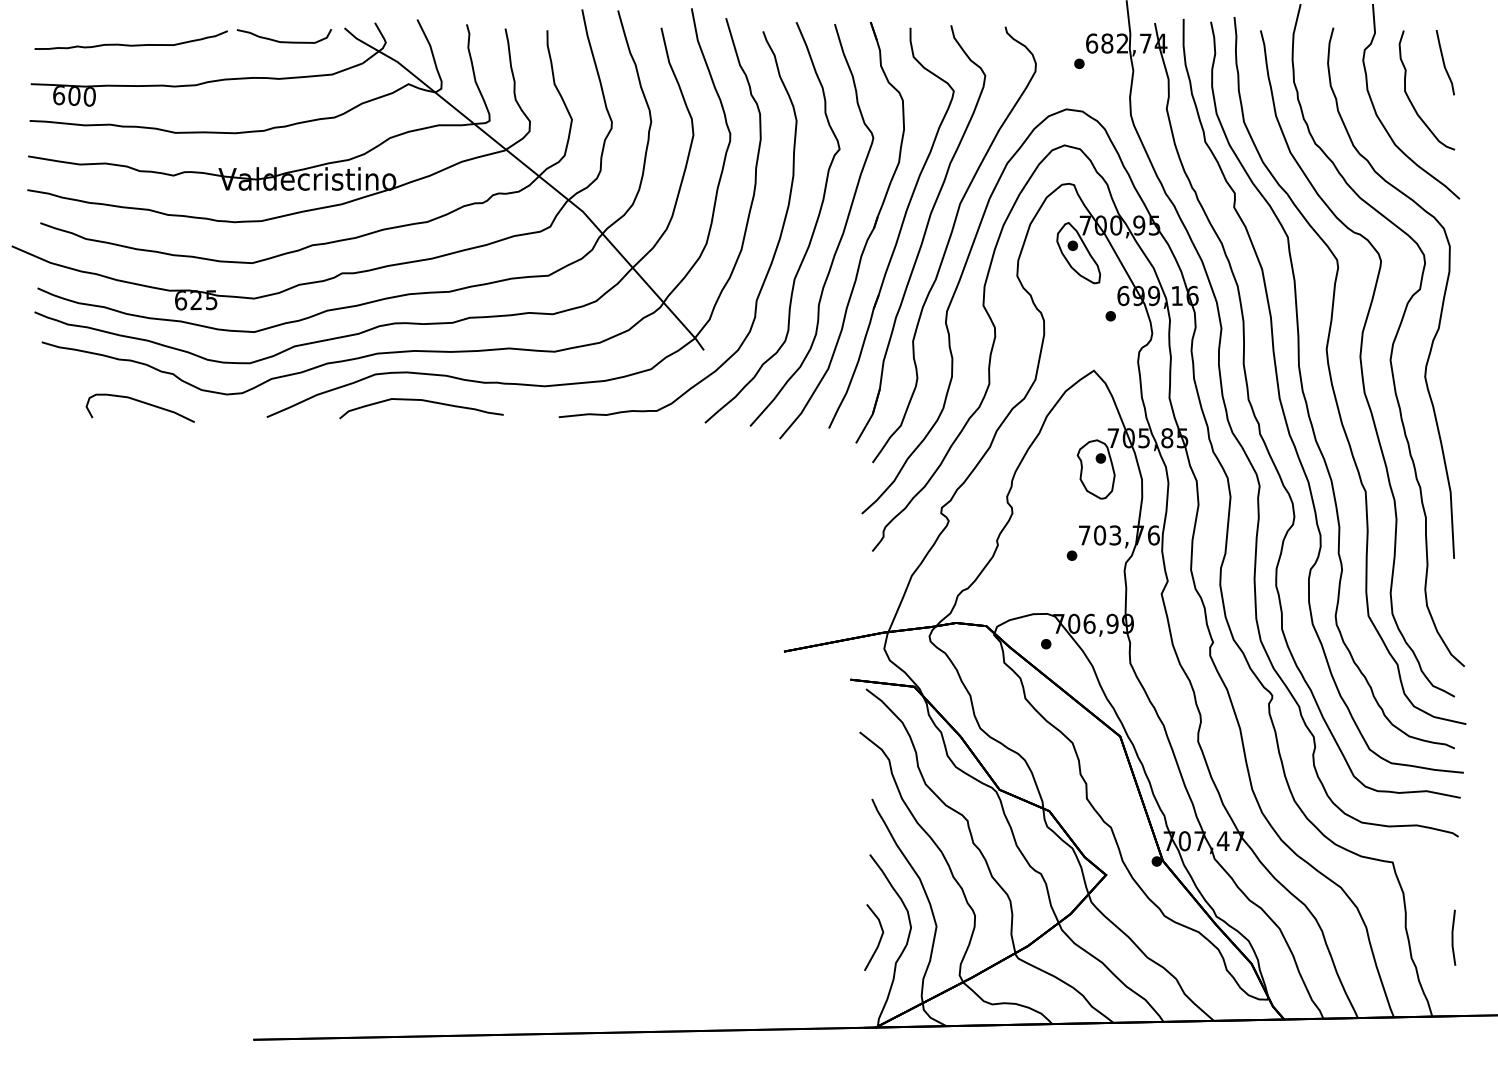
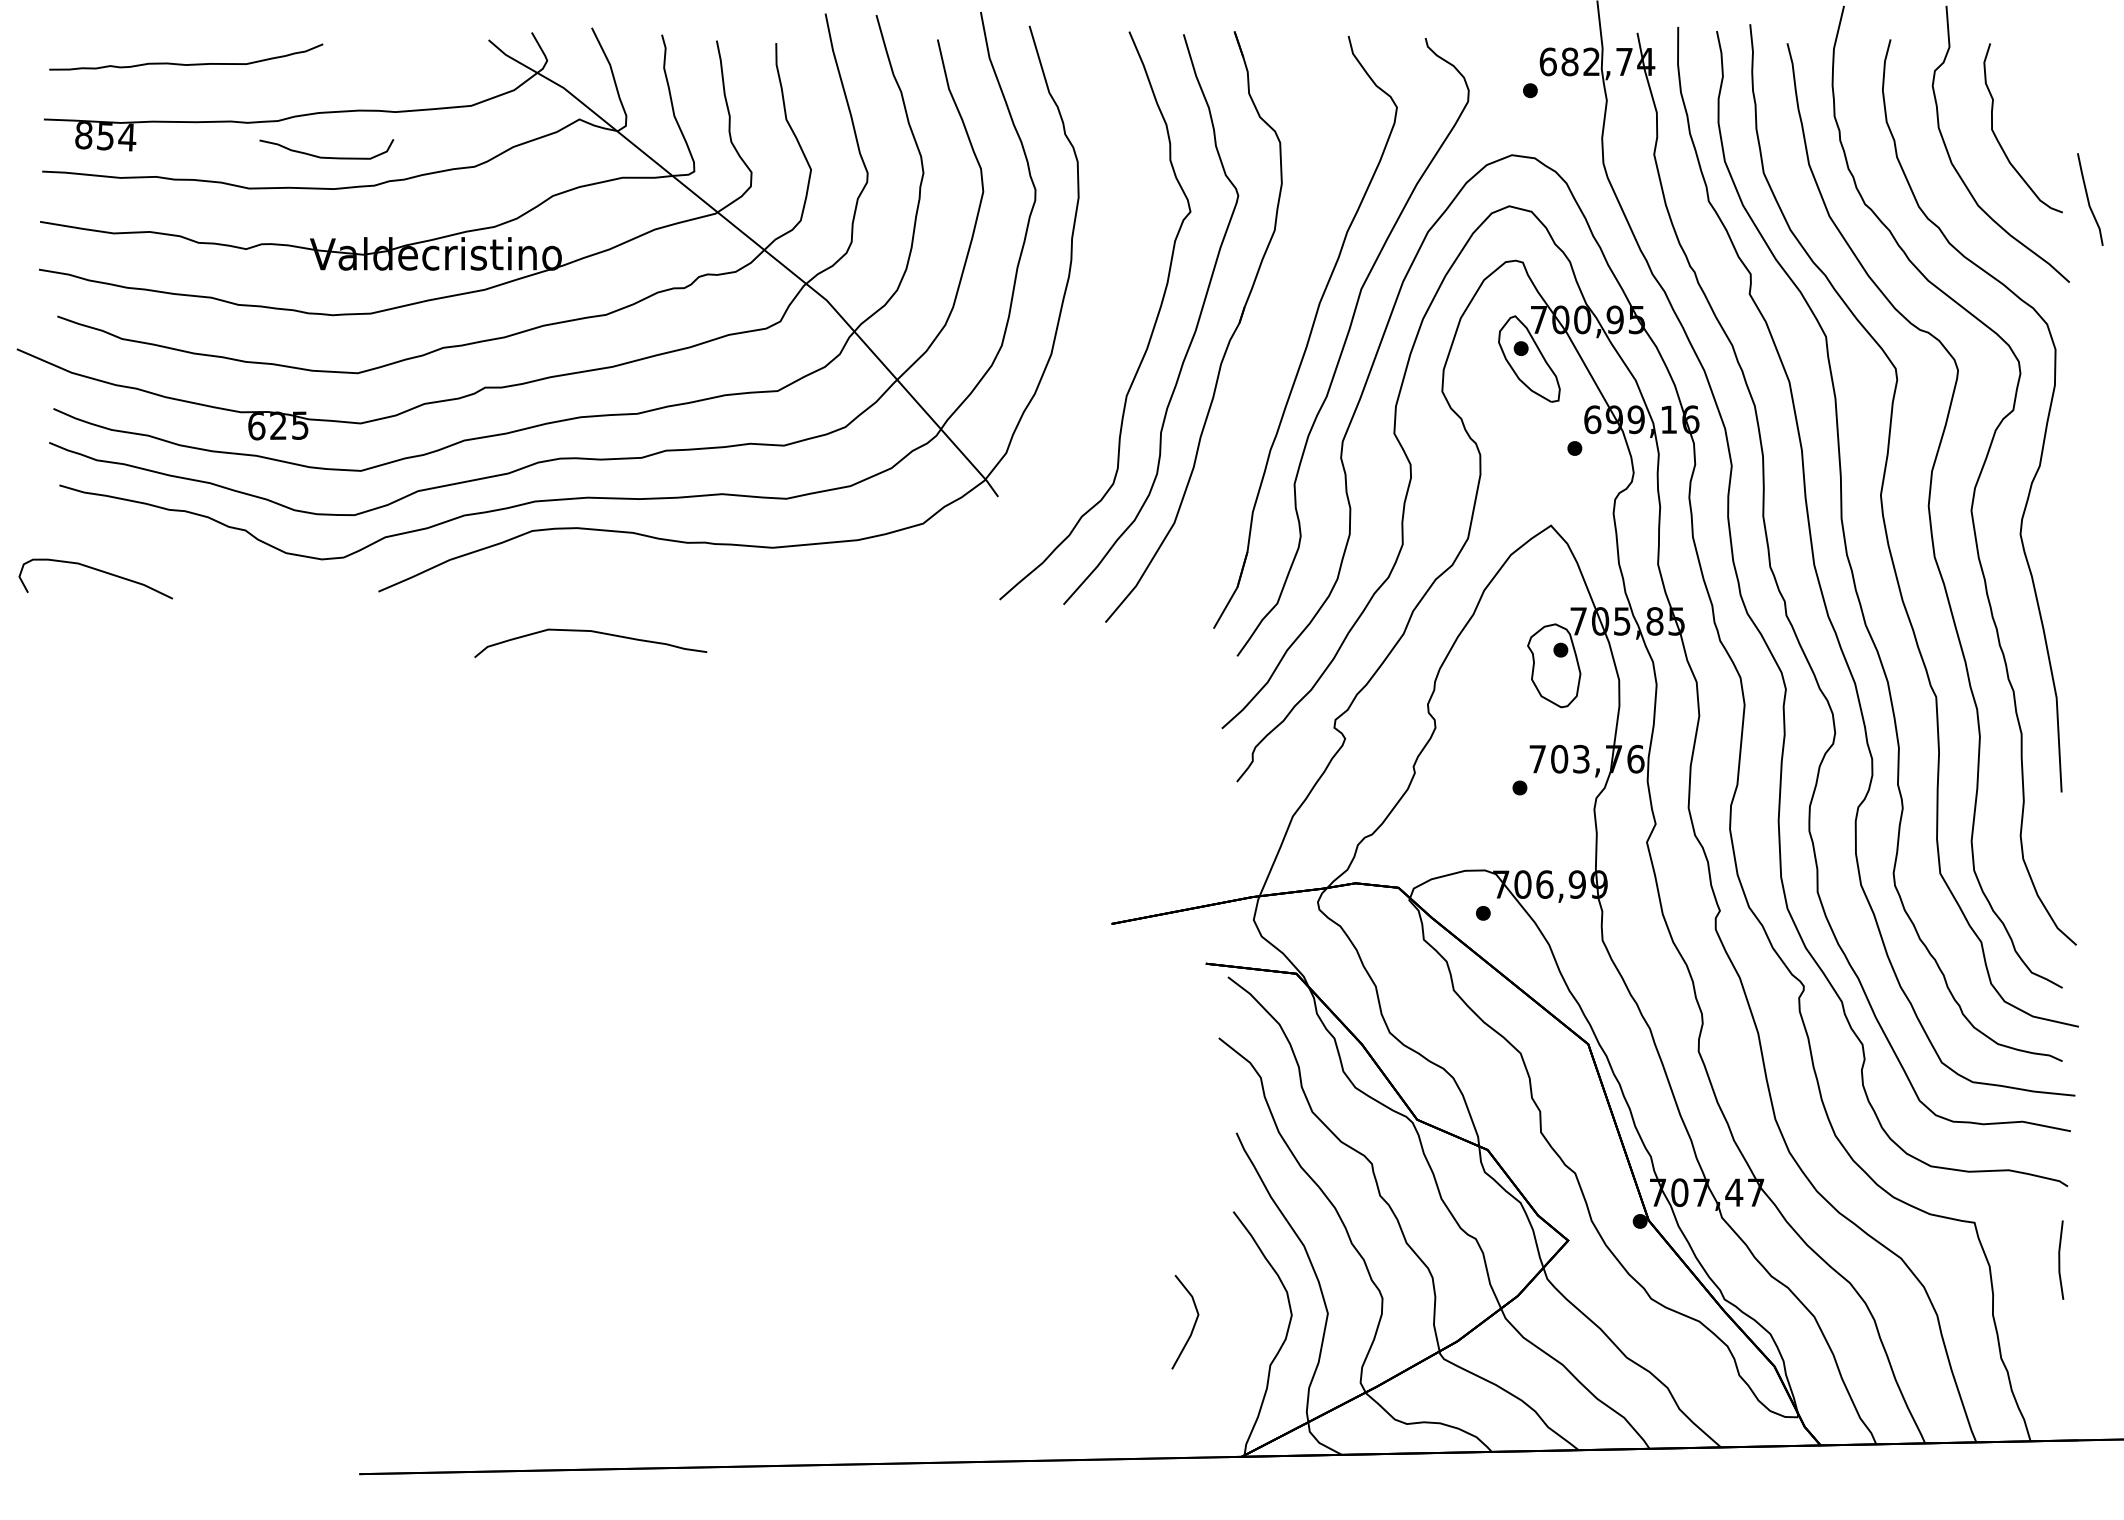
curve: (284, 41) -> (326, 156), moved
line: (1444, 62) -> (2089, 199), moved
text: (74, 96) -> (105, 136), 600 -> 854
part: (899, 229) -> (1275, 325), removed
curve: (770, 262) -> (1092, 372), removed
curve: (422, 401) -> (592, 633), moved
curve: (139, 402) -> (94, 570), moved
line: (1453, 937) -> (2060, 1259), moved
line: (879, 939) -> (1193, 1324), moved

